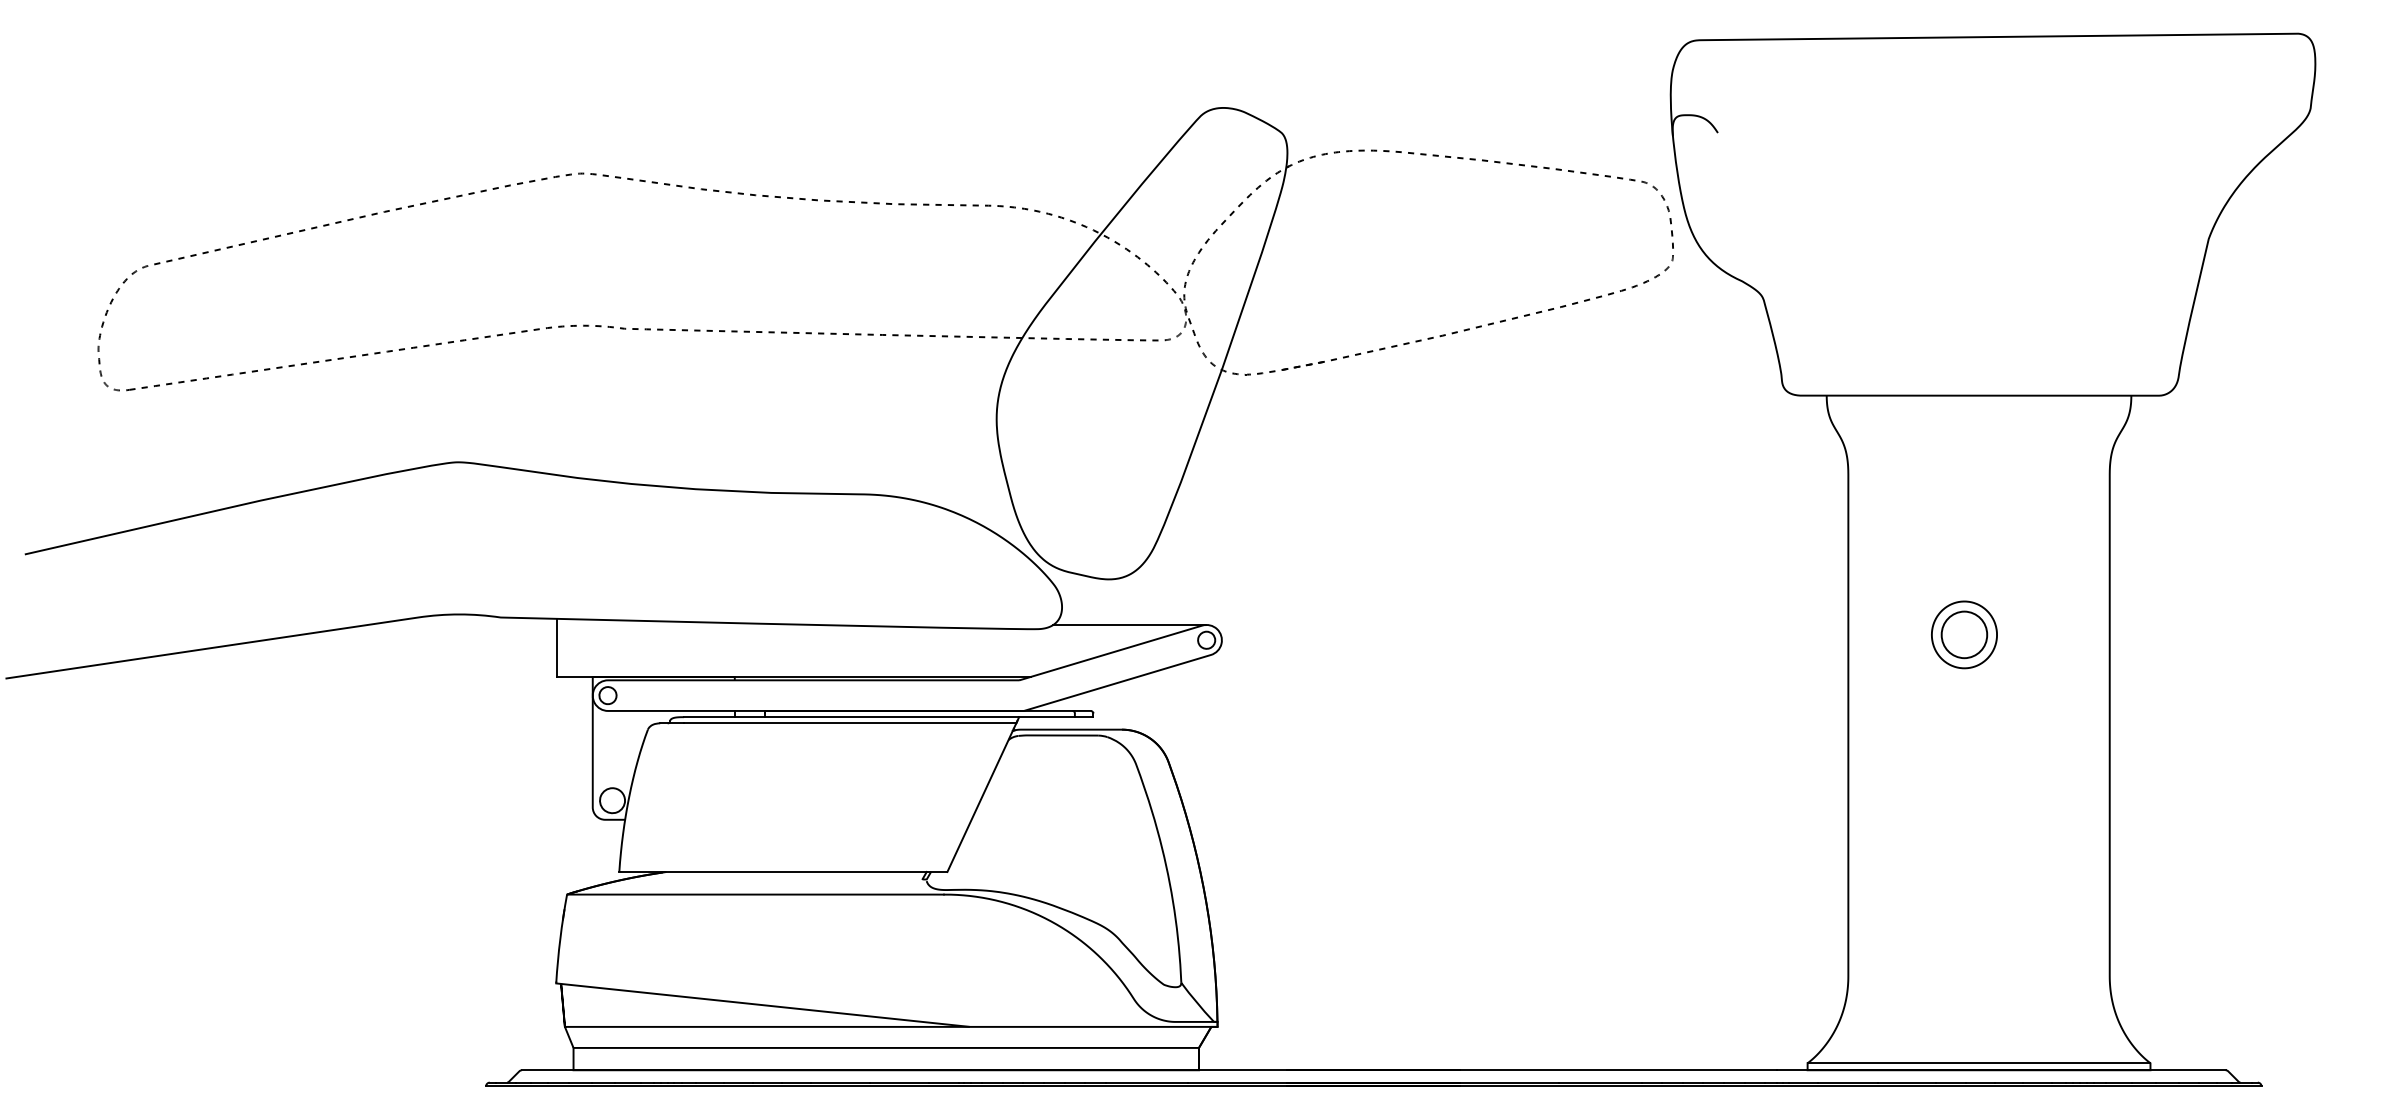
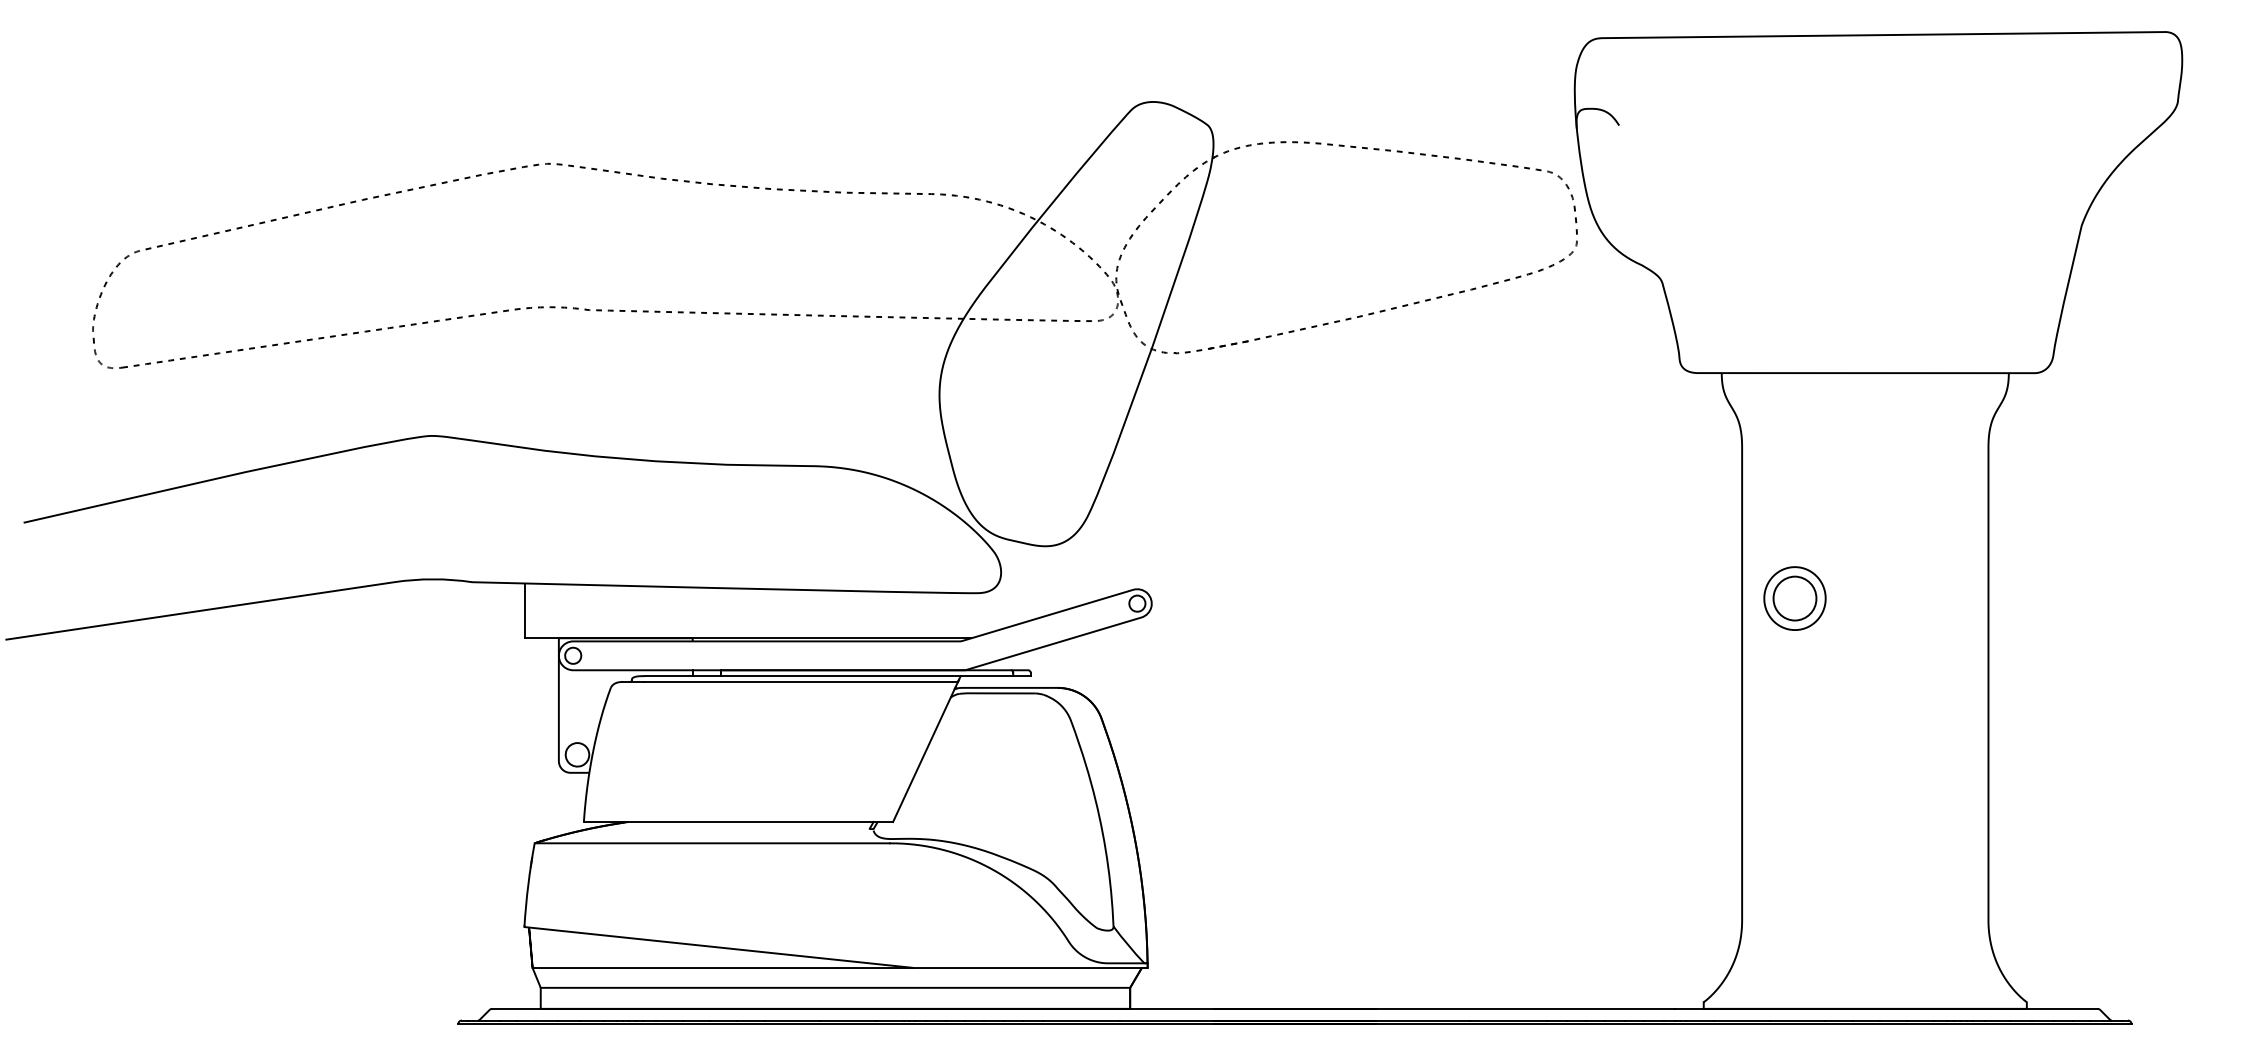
line: (1129, 624) -> (1064, 588), removed
part: (1964, 634) -> (1795, 598), moved
line: (1978, 1062) -> (1864, 1001), removed

